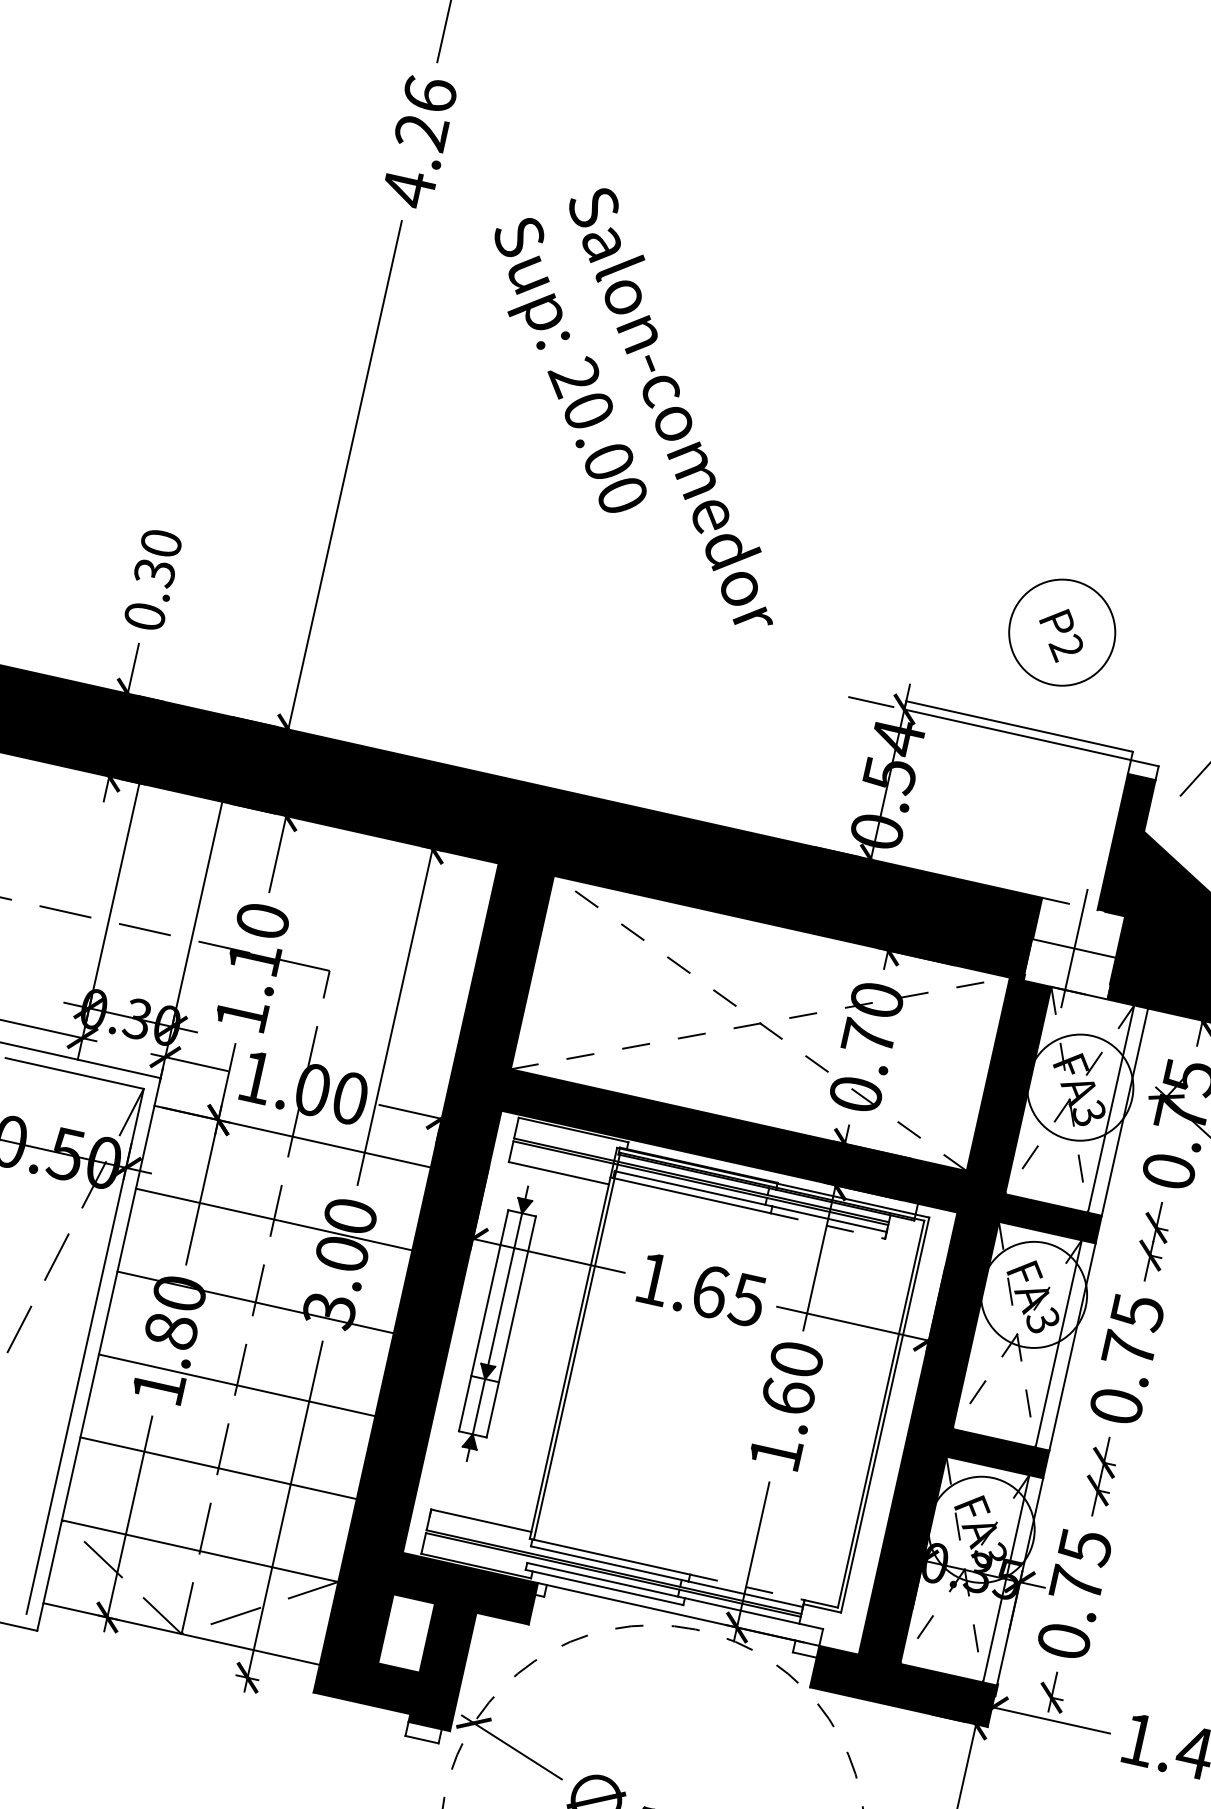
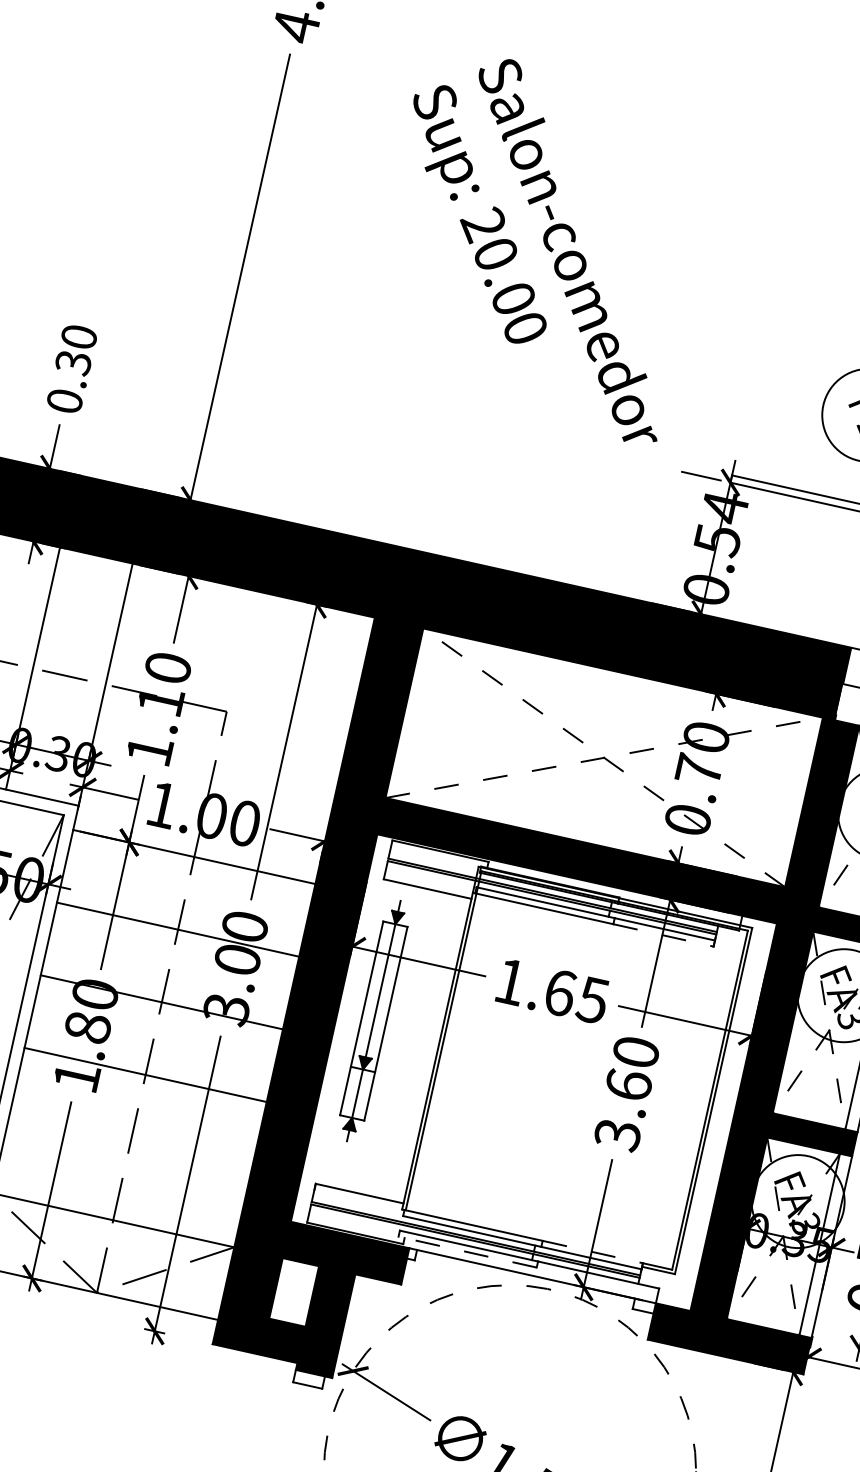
text: (633, 406) -> (535, 250), moved
text: (776, 1455) -> (618, 1136), 1.60 -> 3.60
line: (218, 1468) -> (129, 1147), removed
line: (604, 1587) -> (467, 1252), solid -> dashed

